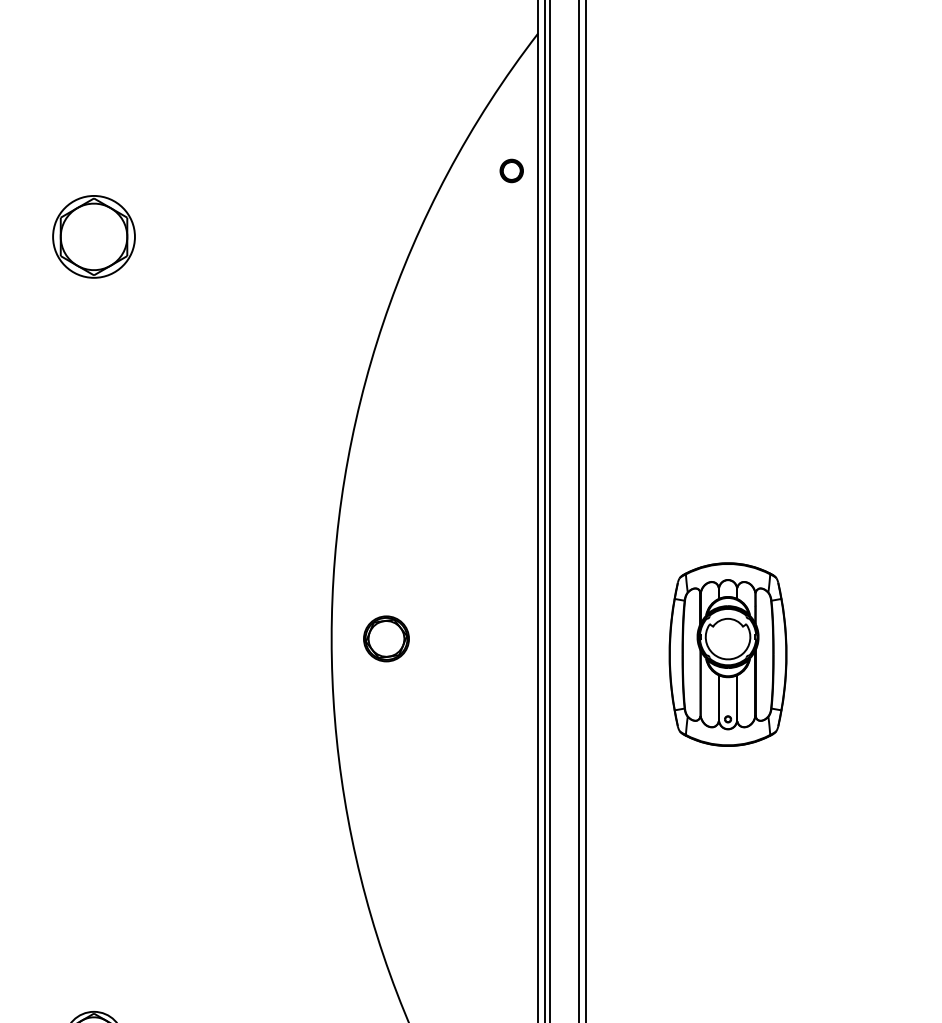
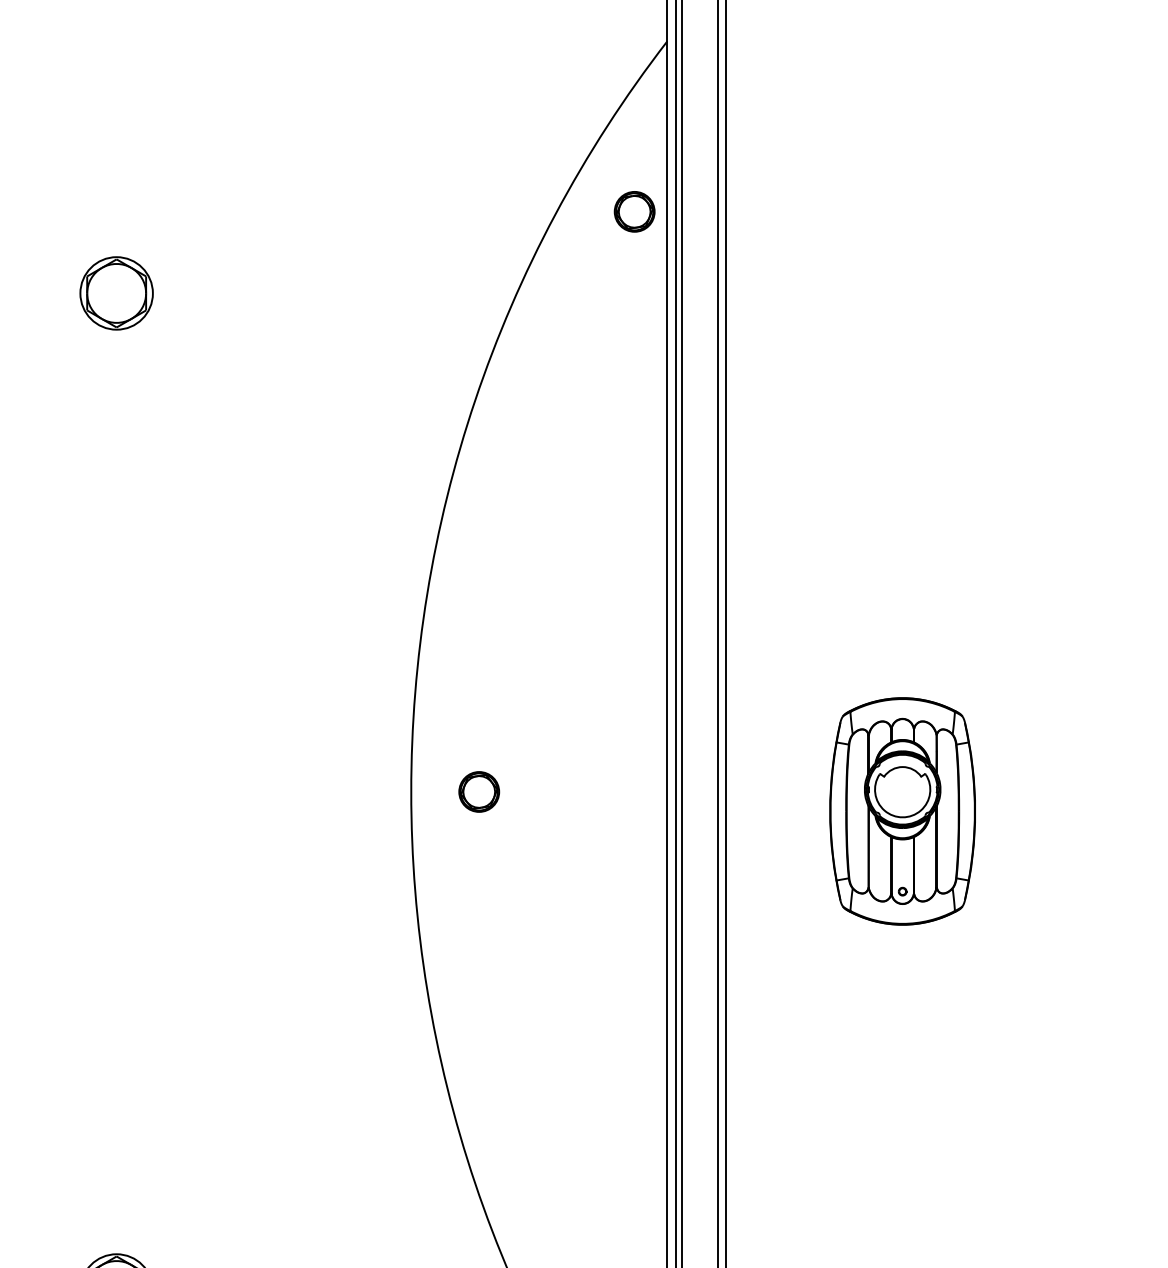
part: (511, 170) -> (634, 211), size x1.43
part: (93, 236) -> (116, 293), size x0.71
part: (386, 638) -> (479, 791), size x0.71

